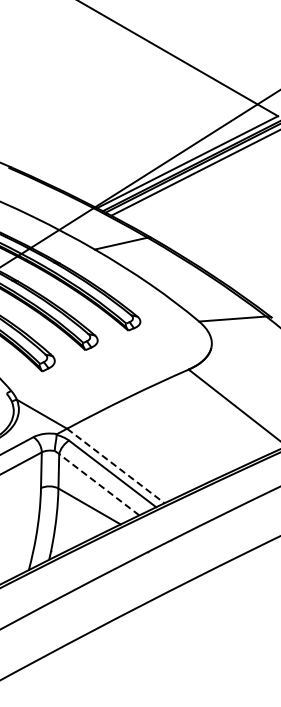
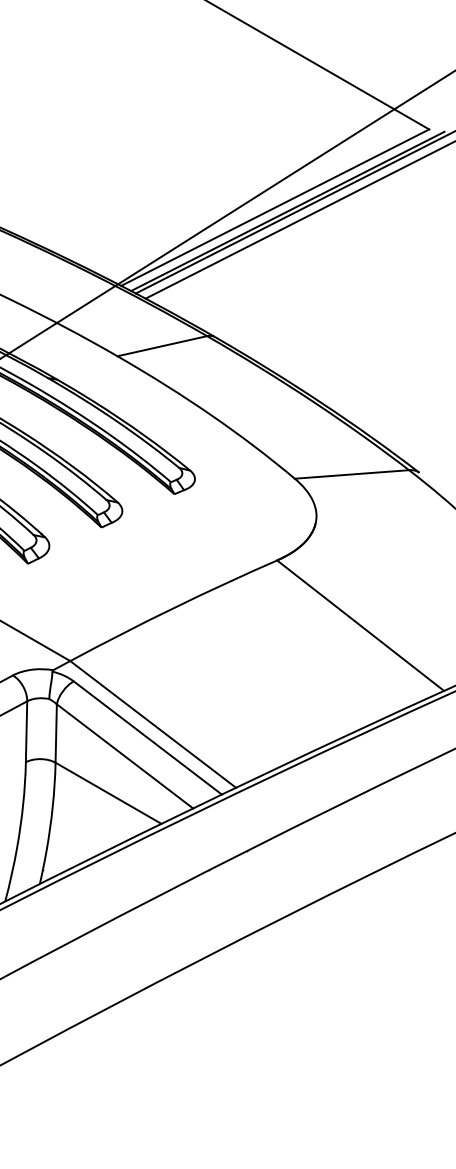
line: (116, 466) -> (154, 725), dashed -> solid
line: (98, 484) -> (123, 755), dashed -> solid

